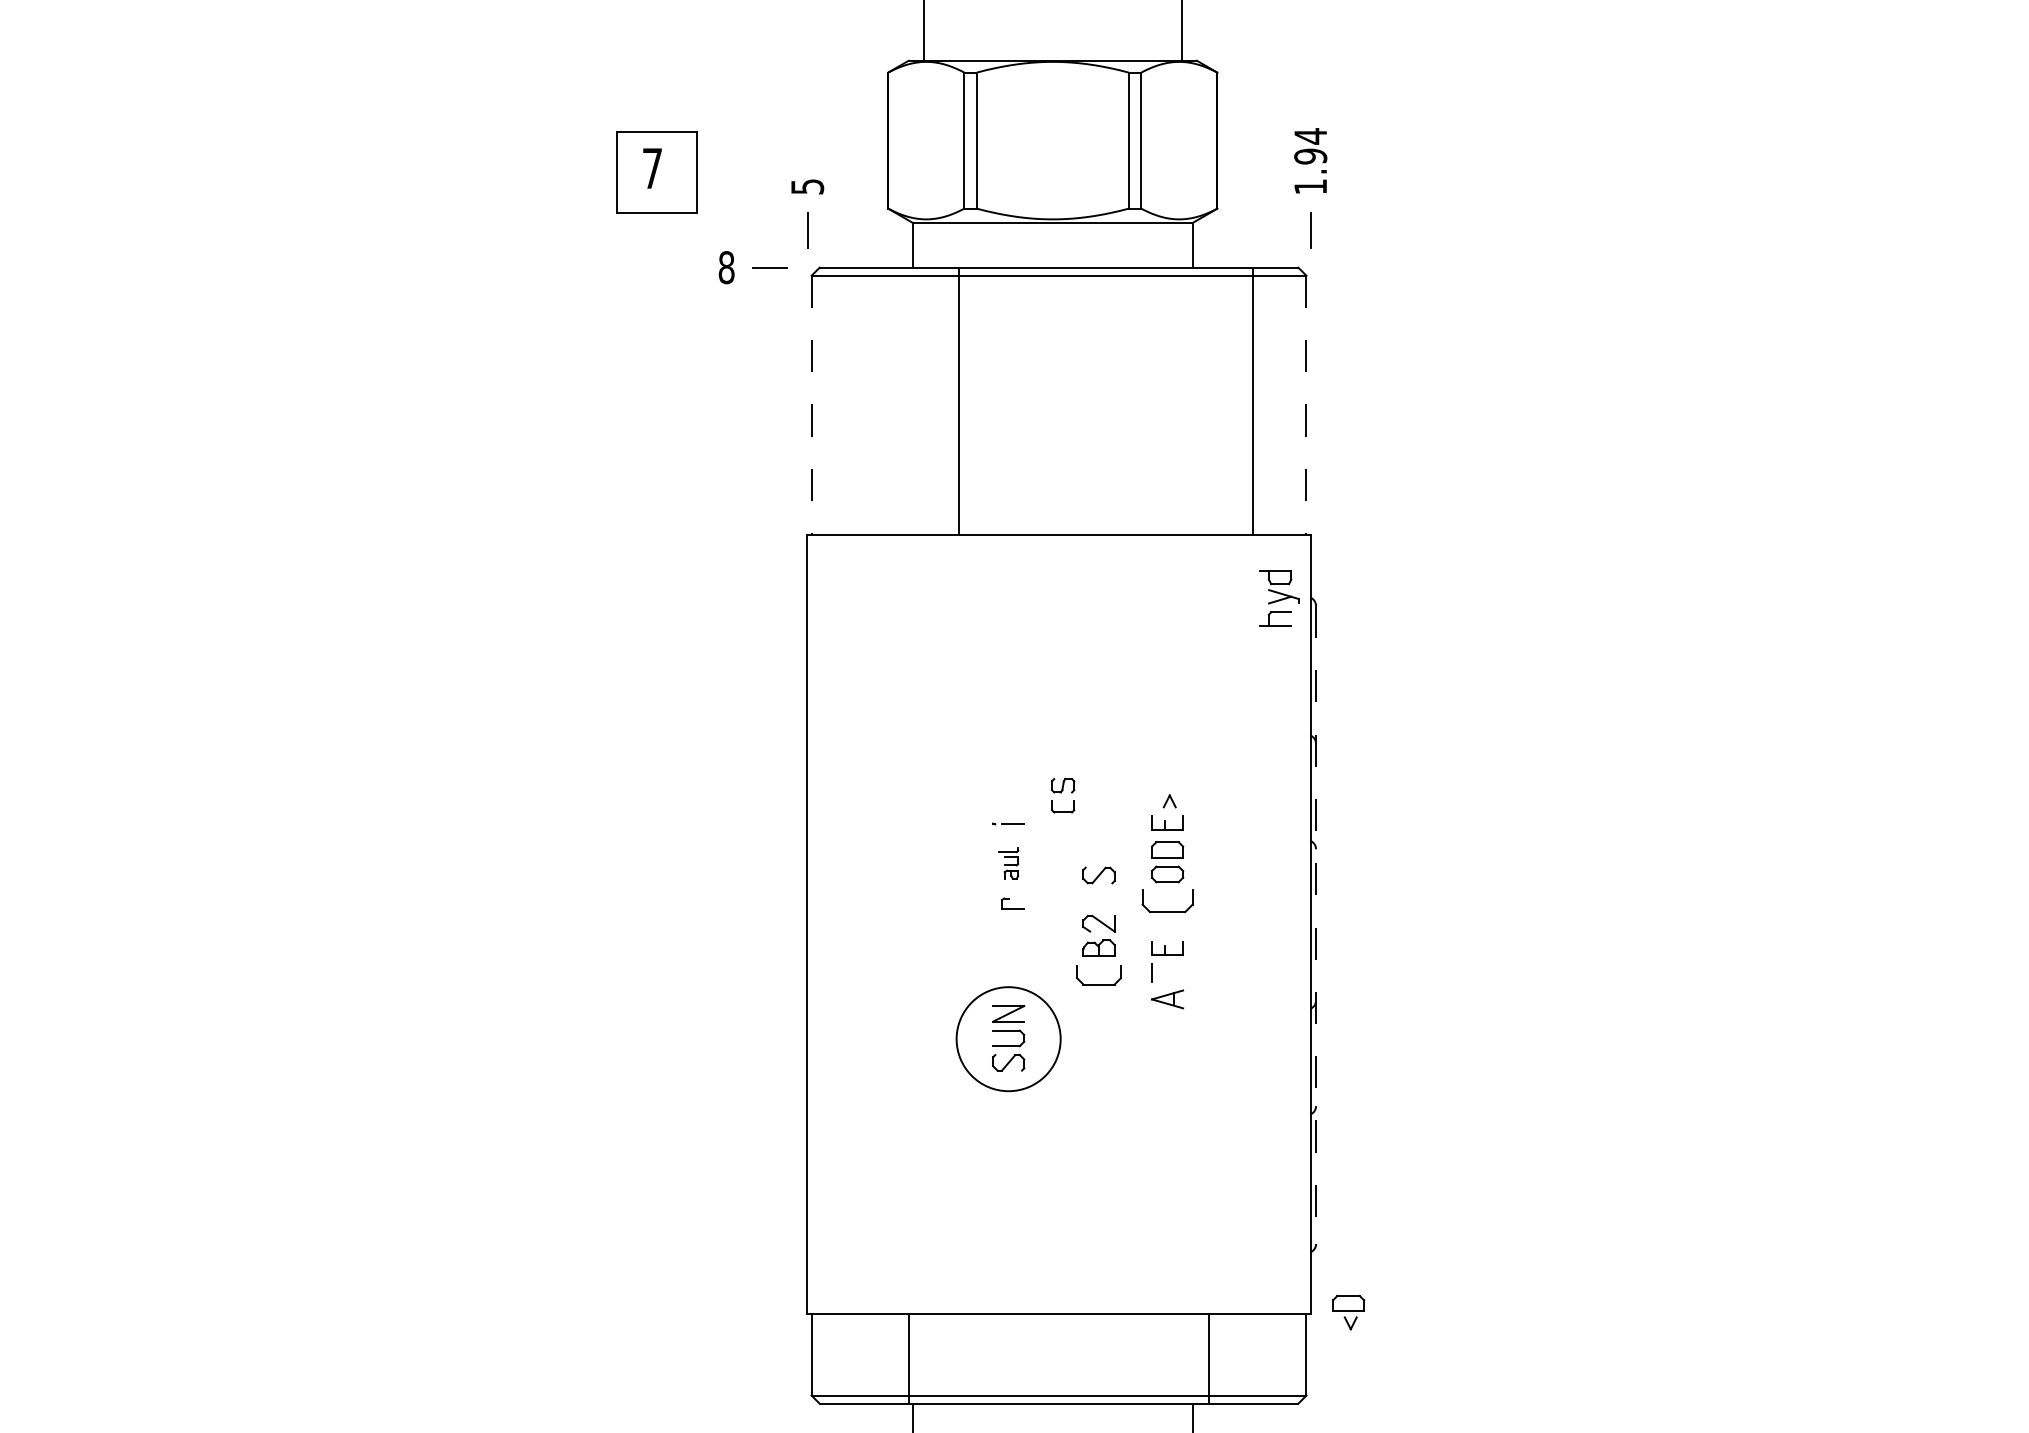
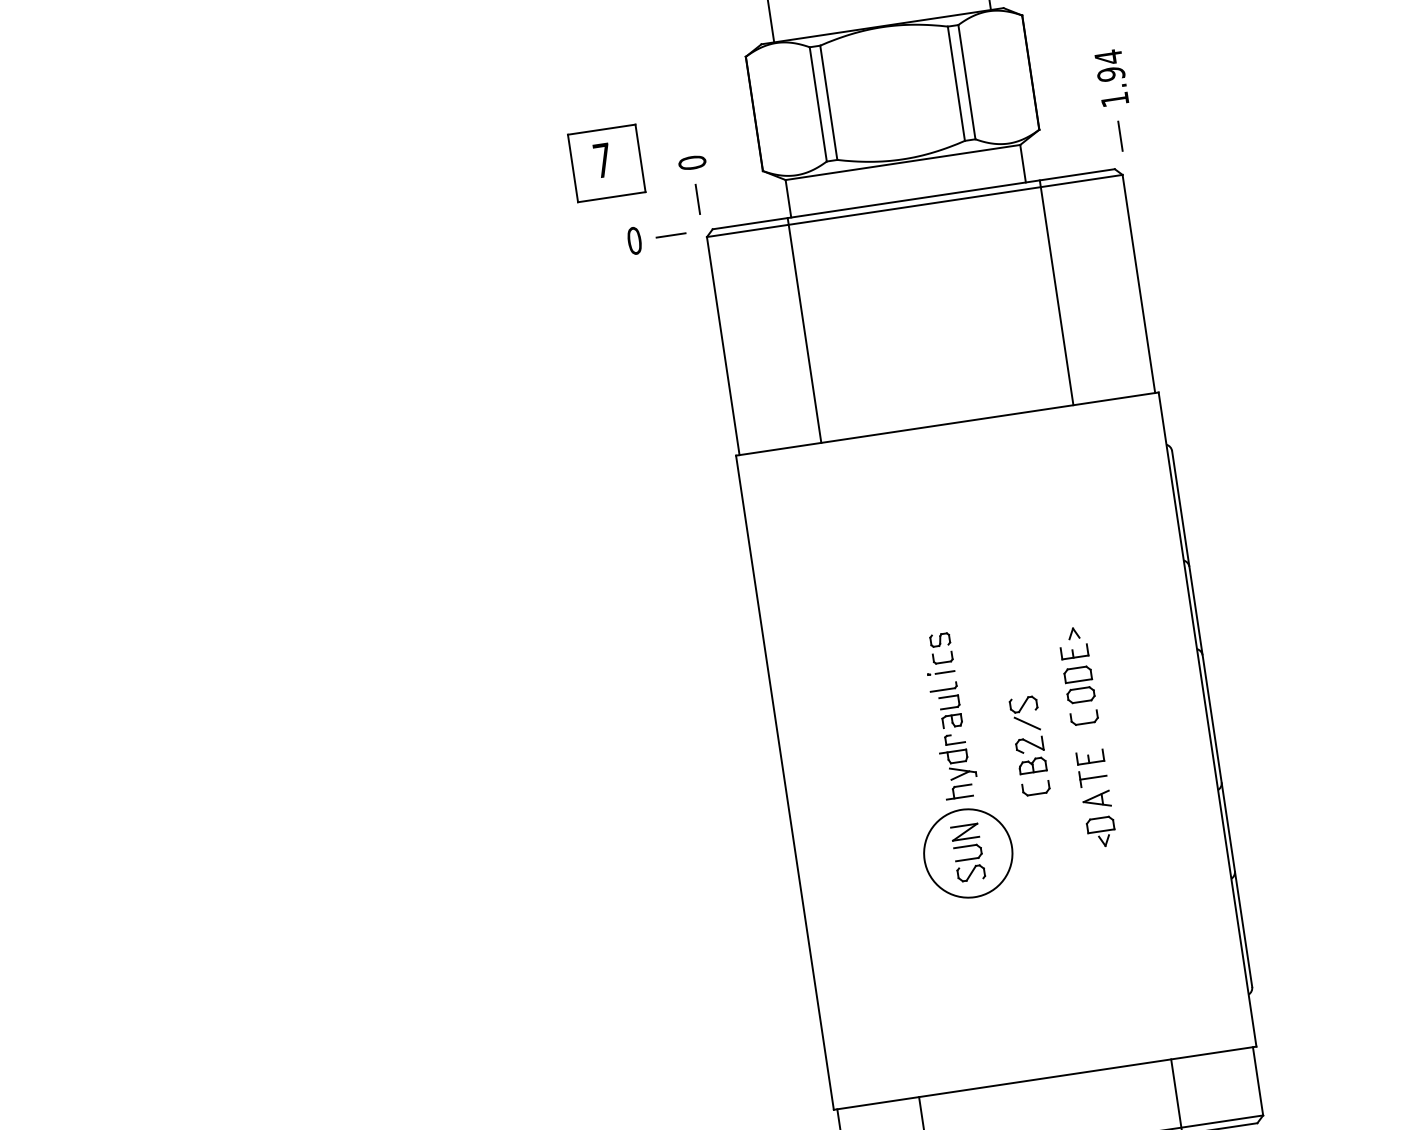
part: (656, 172) -> (606, 163), moved
text: (807, 186) -> (692, 162), 5 -> 0
text: (726, 267) -> (634, 240), 8 -> 0
line: (958, 401) -> (804, 330), moved
line: (1253, 401) -> (1056, 292), moved
line: (811, 405) -> (723, 346), dashed -> solid
line: (1306, 405) -> (1138, 283), dashed -> solid
part: (1279, 598) -> (959, 774), moved
part: (1063, 795) -> (941, 648), moved
part: (1008, 863) -> (946, 705), size x1.67
line: (1099, 898) -> (1026, 723), added
part: (1167, 901) -> (1084, 717), size x0.62
line: (1316, 924) -> (1212, 718), dashed -> solid
line: (1167, 972) -> (1093, 777), added
part: (1098, 975) -> (1035, 788), size x0.71
part: (1348, 1312) -> (1101, 832), moved

